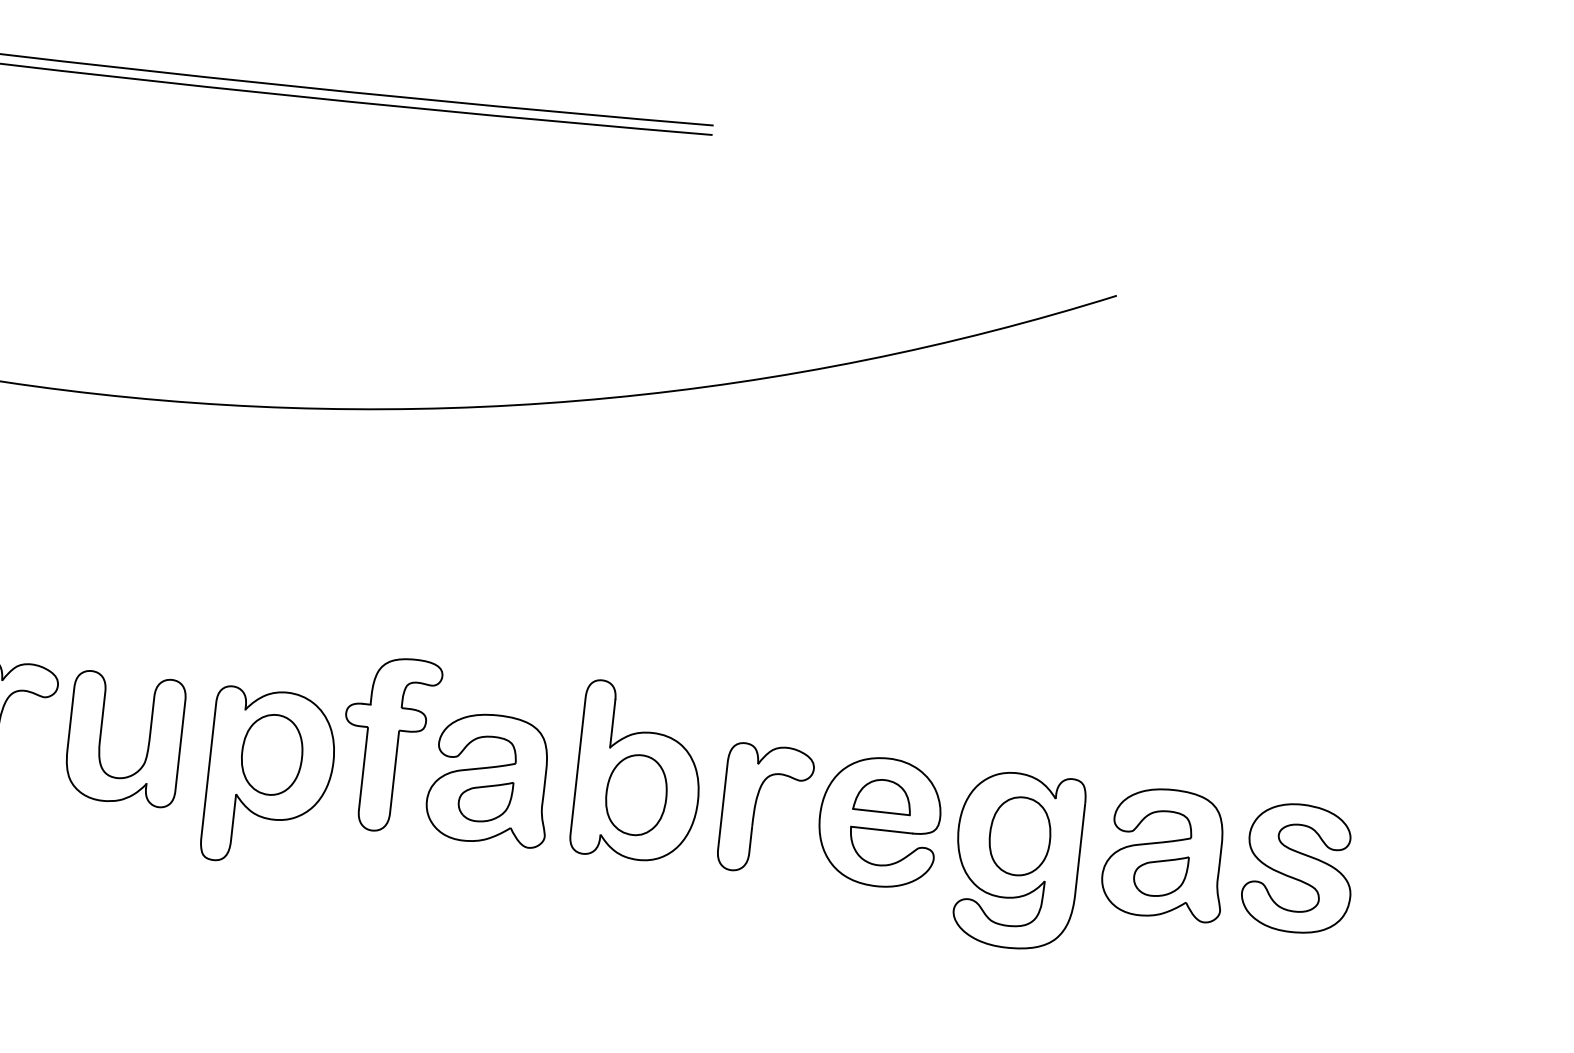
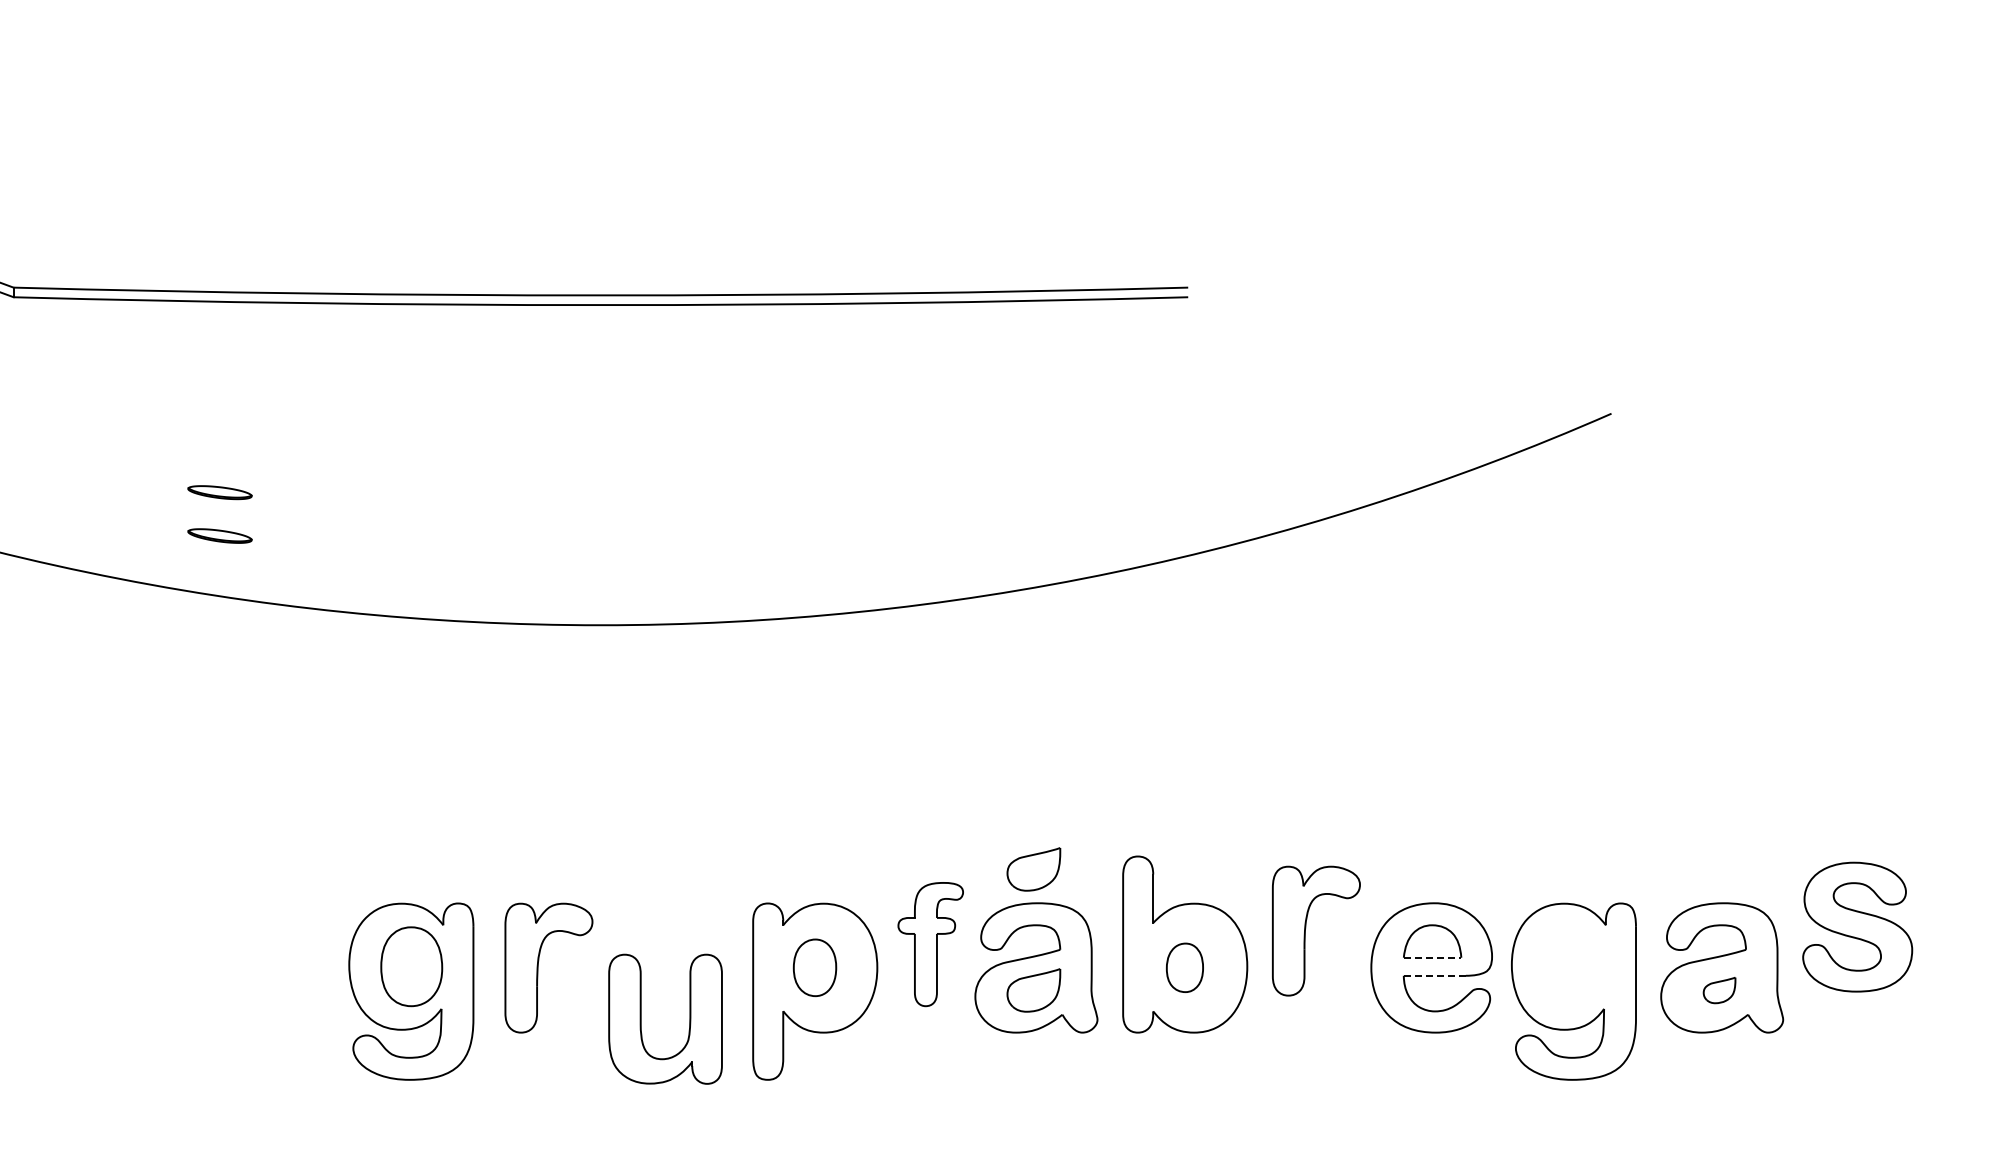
part: (498, 681) -> (1033, 869), added
part: (101, 735) -> (641, 1018), moved
part: (388, 744) -> (930, 944), size x0.7
part: (271, 754) -> (814, 967), size x0.7
part: (636, 794) -> (1184, 967), size x0.6
part: (756, 806) -> (1306, 928), moved
line: (881, 811) -> (1432, 957), solid -> dashed
line: (881, 829) -> (1434, 975), solid -> dashed
part: (1020, 836) -> (1574, 966), removed
part: (1298, 867) -> (1857, 926), moved
part: (1160, 875) -> (1719, 990), size x0.6

